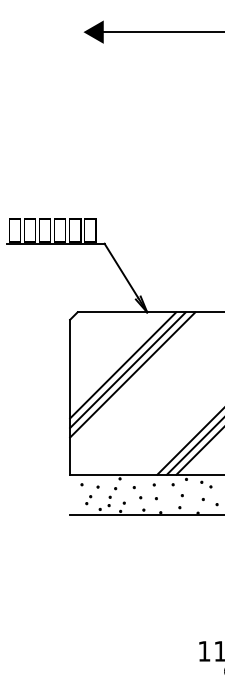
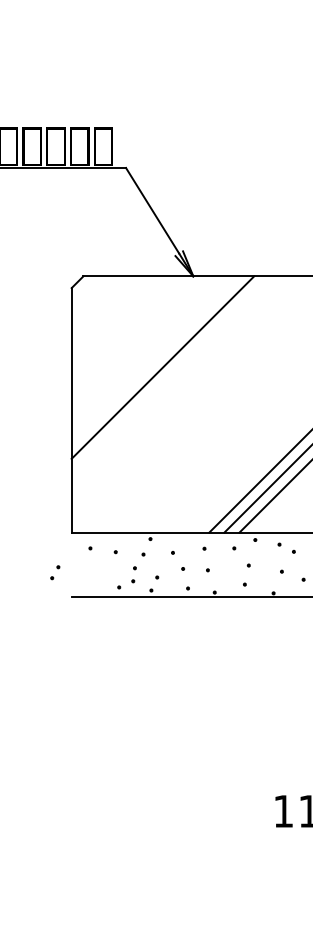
line: (123, 365) -> (155, 360), removed
line: (132, 374) -> (170, 374), removed
part: (88, 500) -> (54, 573), moved

